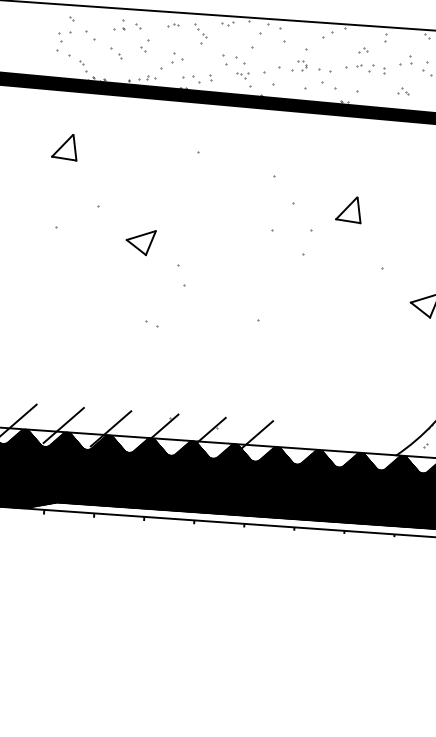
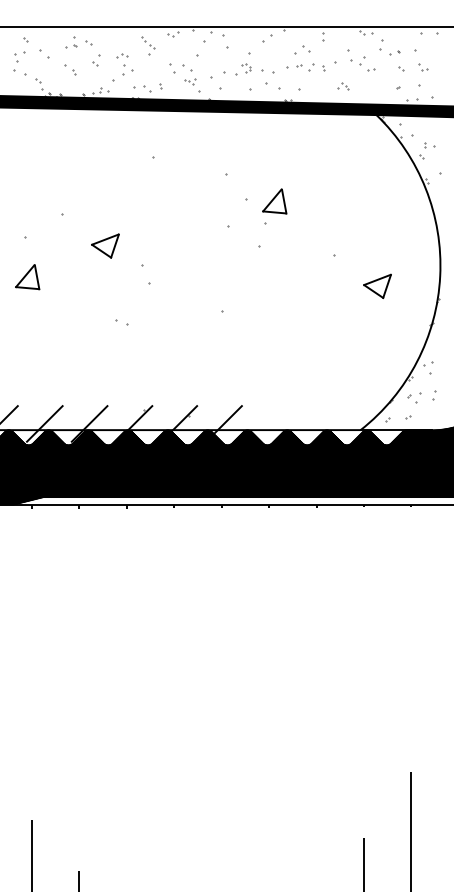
part: (174, 24) -> (122, 55), moved
part: (363, 50) -> (302, 50), size x1.6
part: (405, 59) -> (343, 56), size x1.6
part: (64, 147) -> (27, 277), moved
part: (348, 209) -> (274, 201), moved

